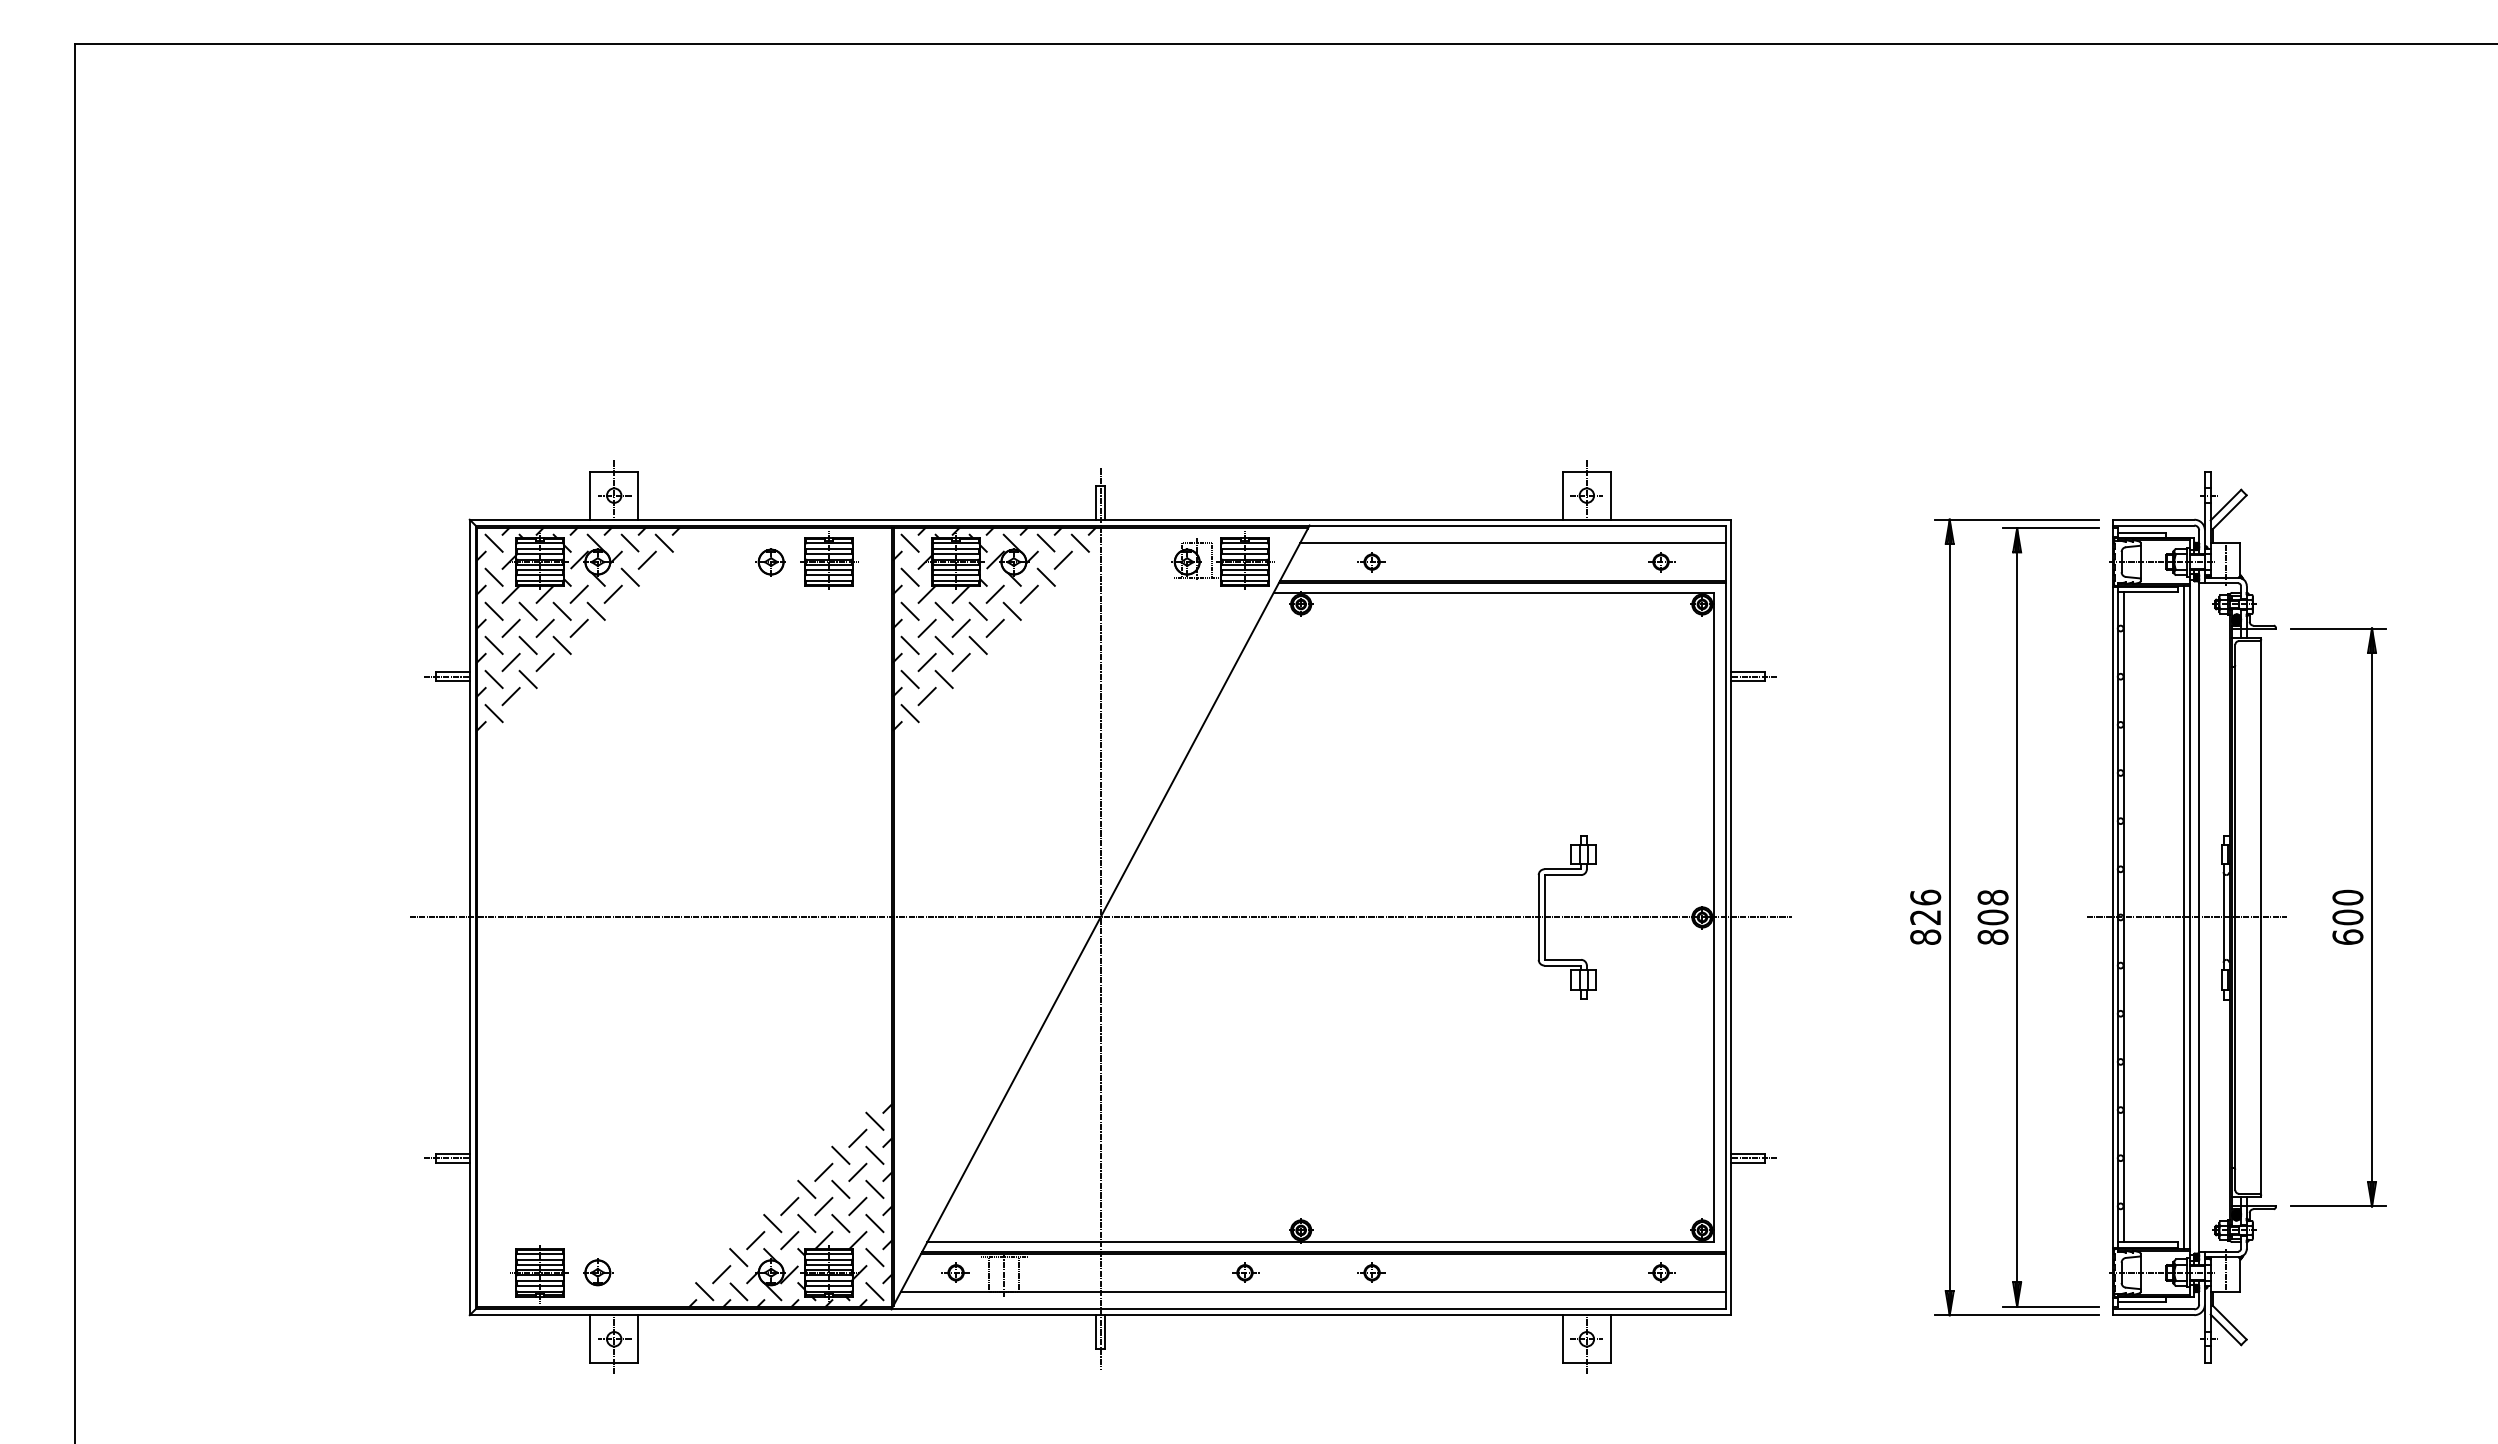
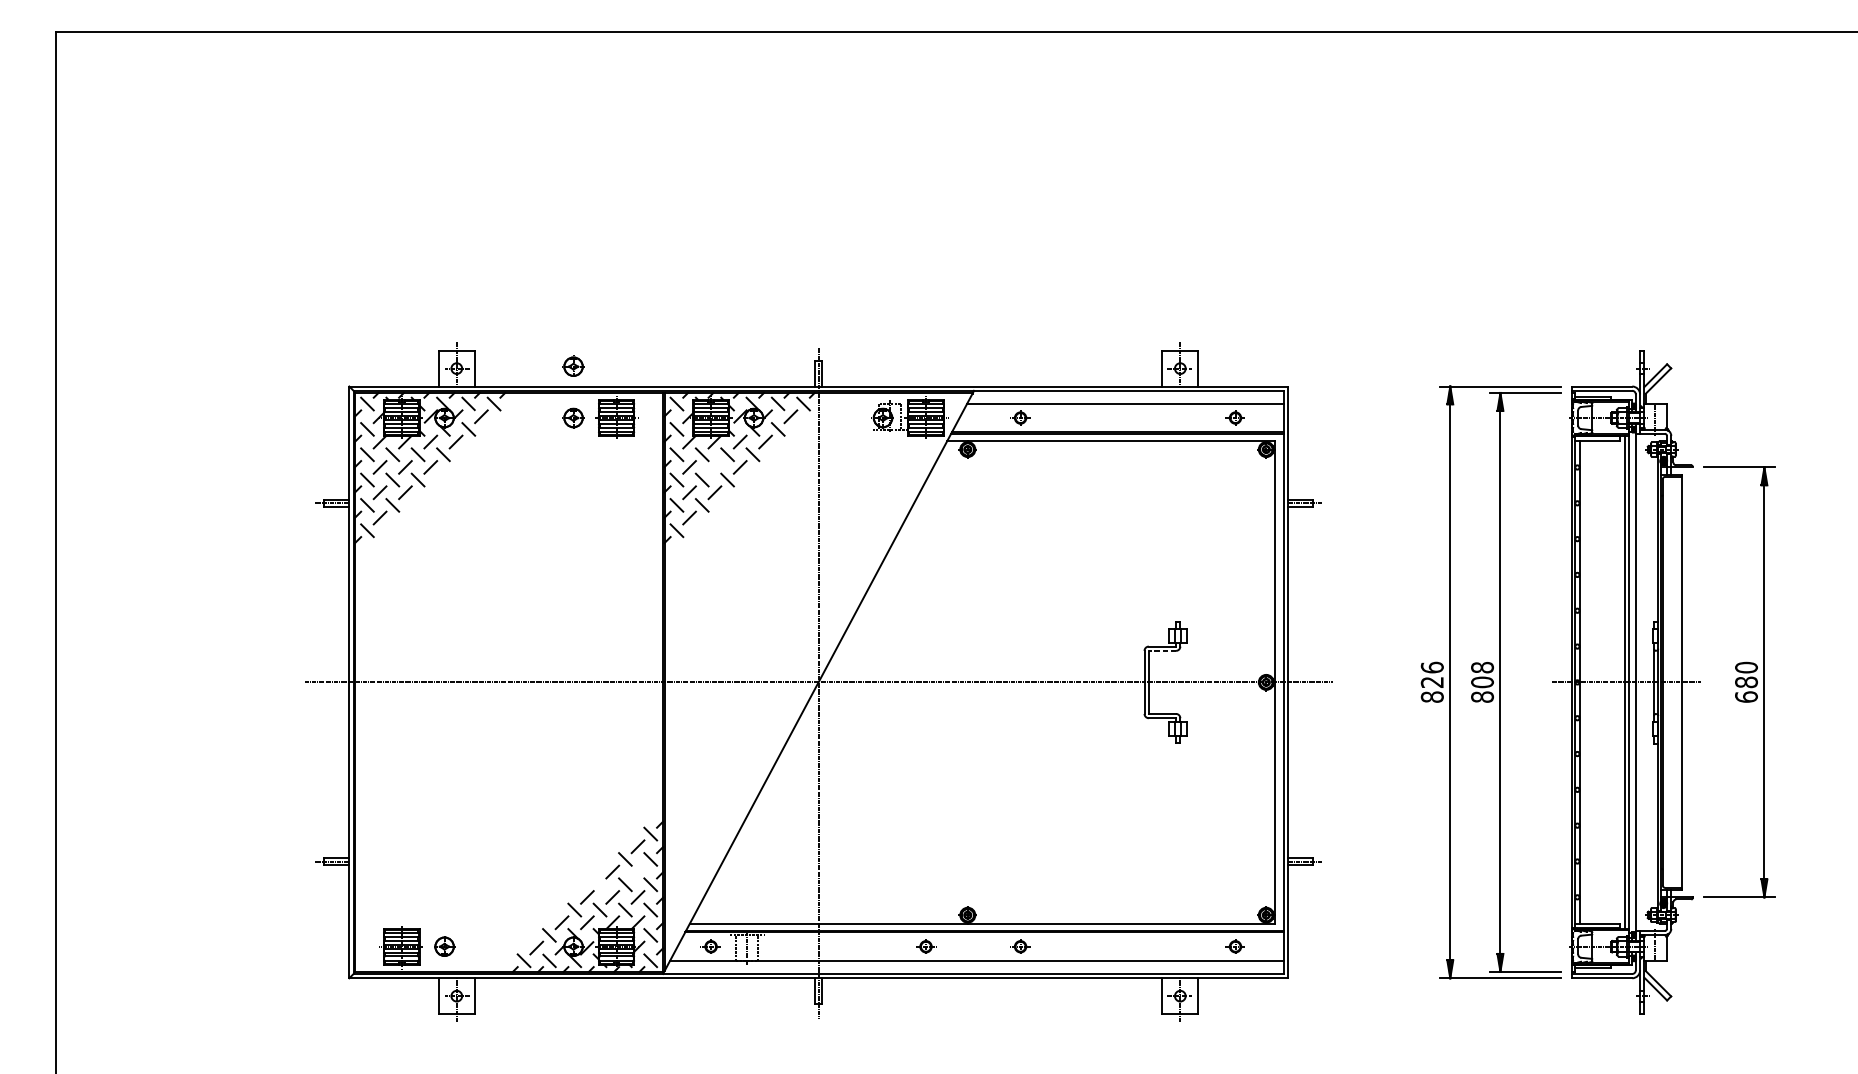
part: (770, 493) -> (573, 367), added
line: (960, 627) -> (714, 466), removed
line: (1562, 875) -> (1162, 651), solid -> dashed
text: (2347, 917) -> (1746, 682), 600 -> 680
line: (857, 1171) -> (637, 871), removed
line: (806, 1188) -> (599, 884), removed

